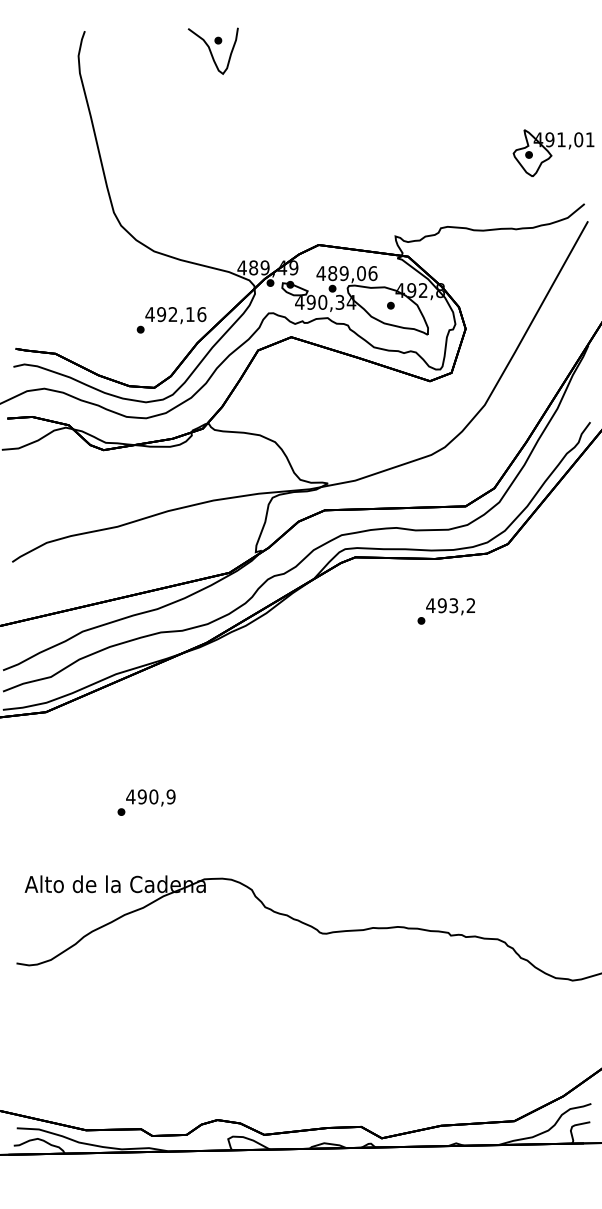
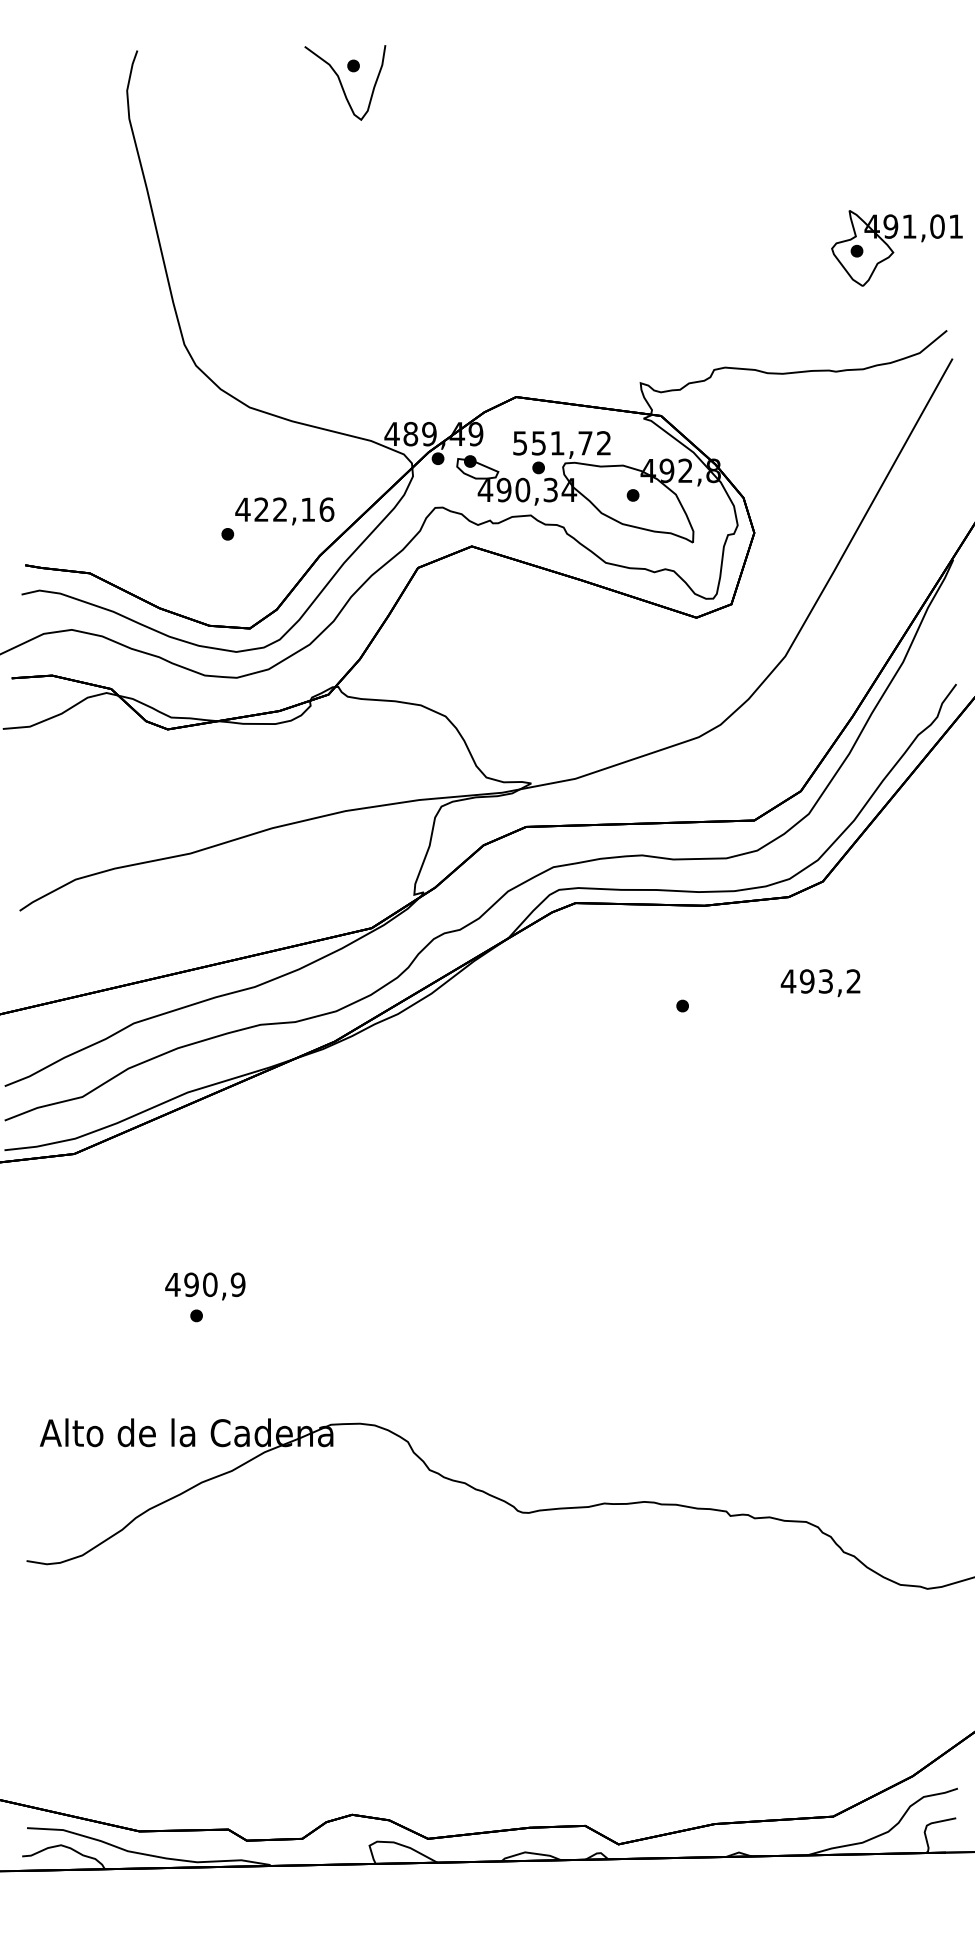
text: (346, 273) -> (561, 443), 489,06 -> 551,72
text: (161, 314) -> (261, 509), 492,16 -> 422,16
text: (450, 606) -> (820, 982), moved
text: (150, 797) -> (204, 1285), moved

